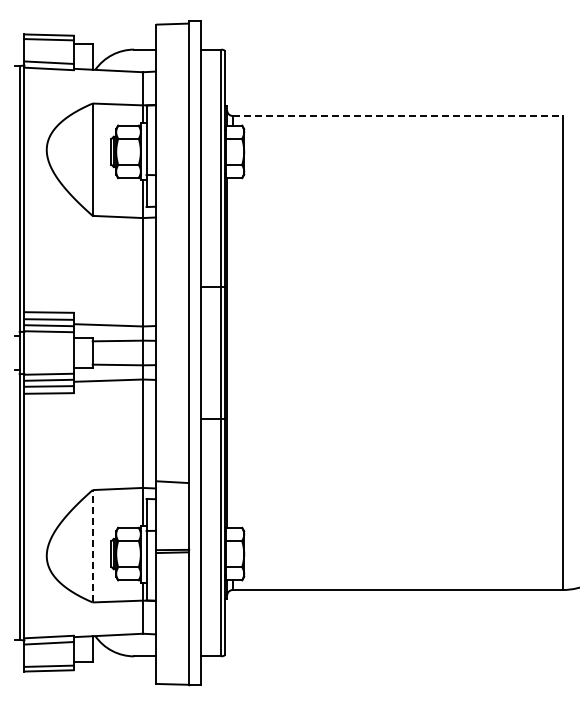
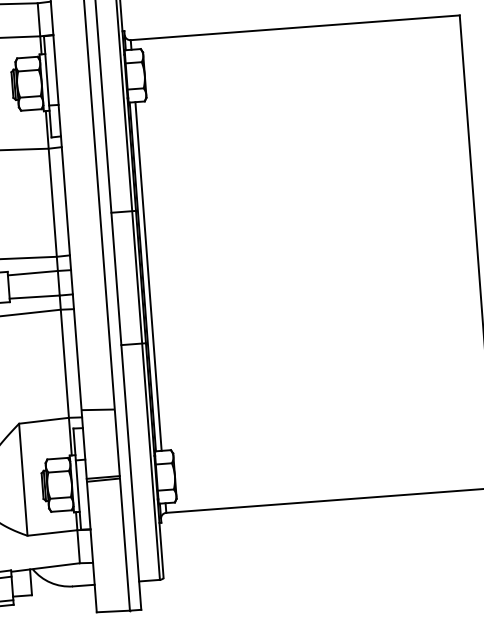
line: (397, 115) -> (294, 27), dashed -> solid
line: (232, 352) -> (148, 276), added
line: (92, 545) -> (23, 479), dashed -> solid

